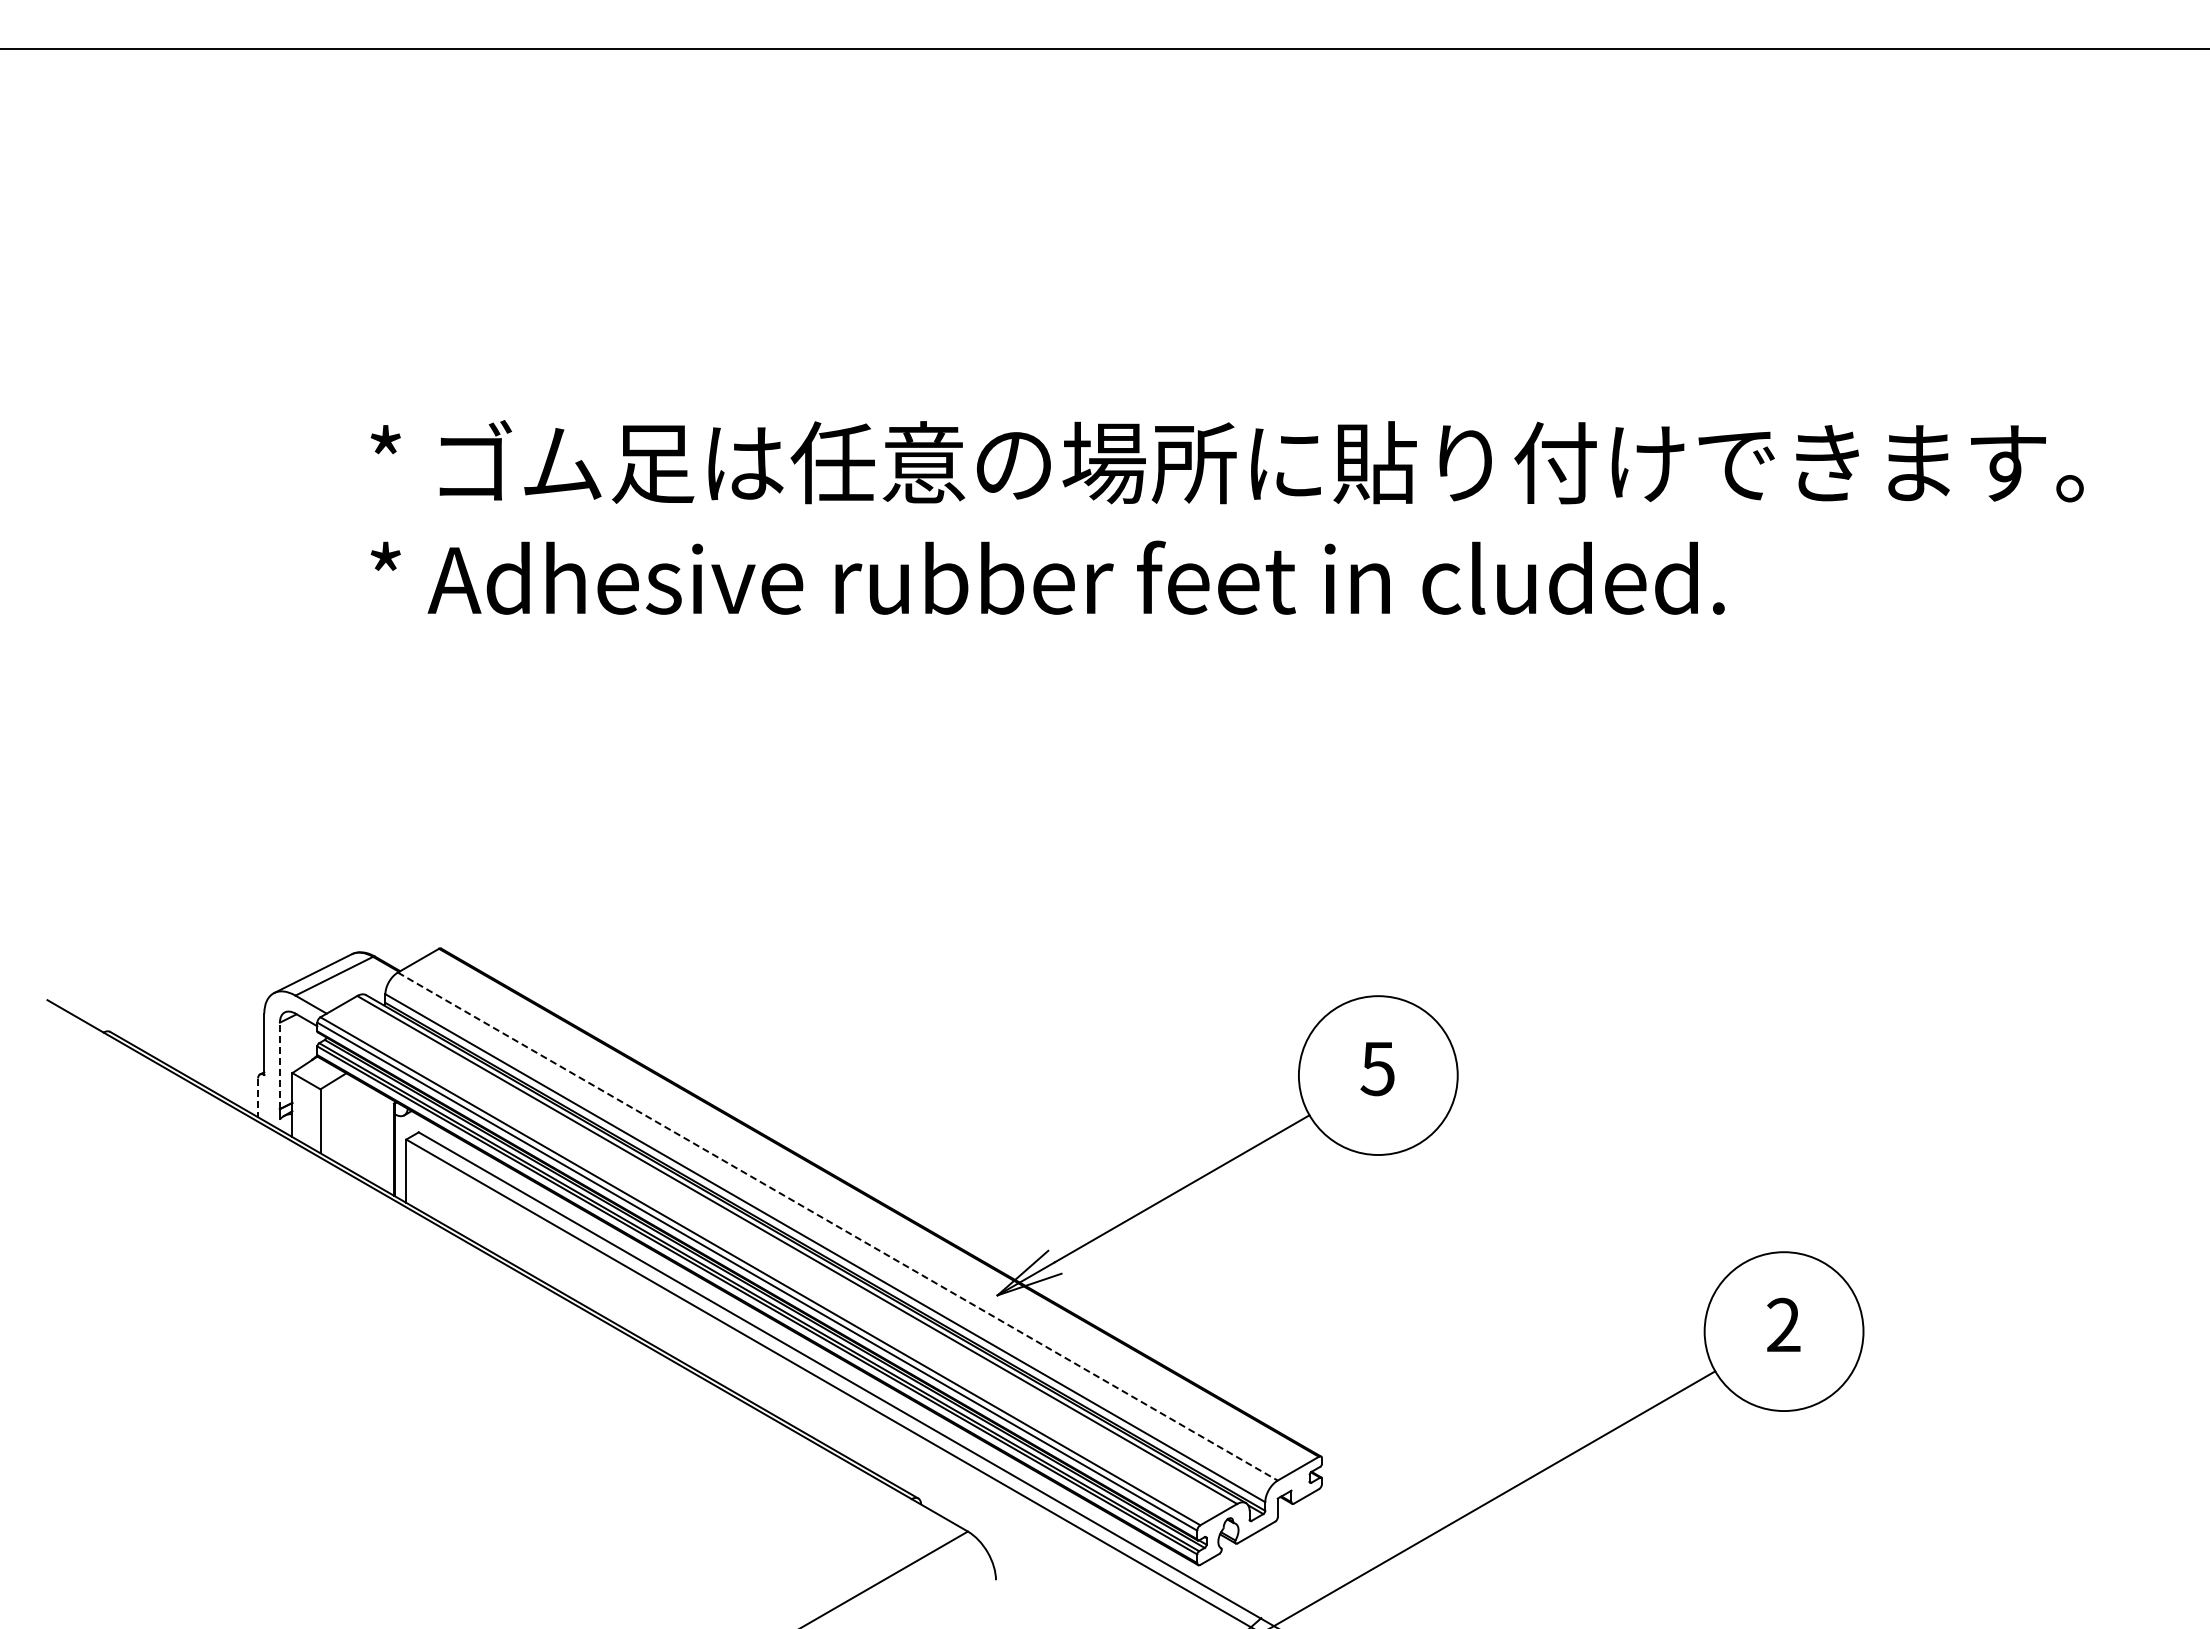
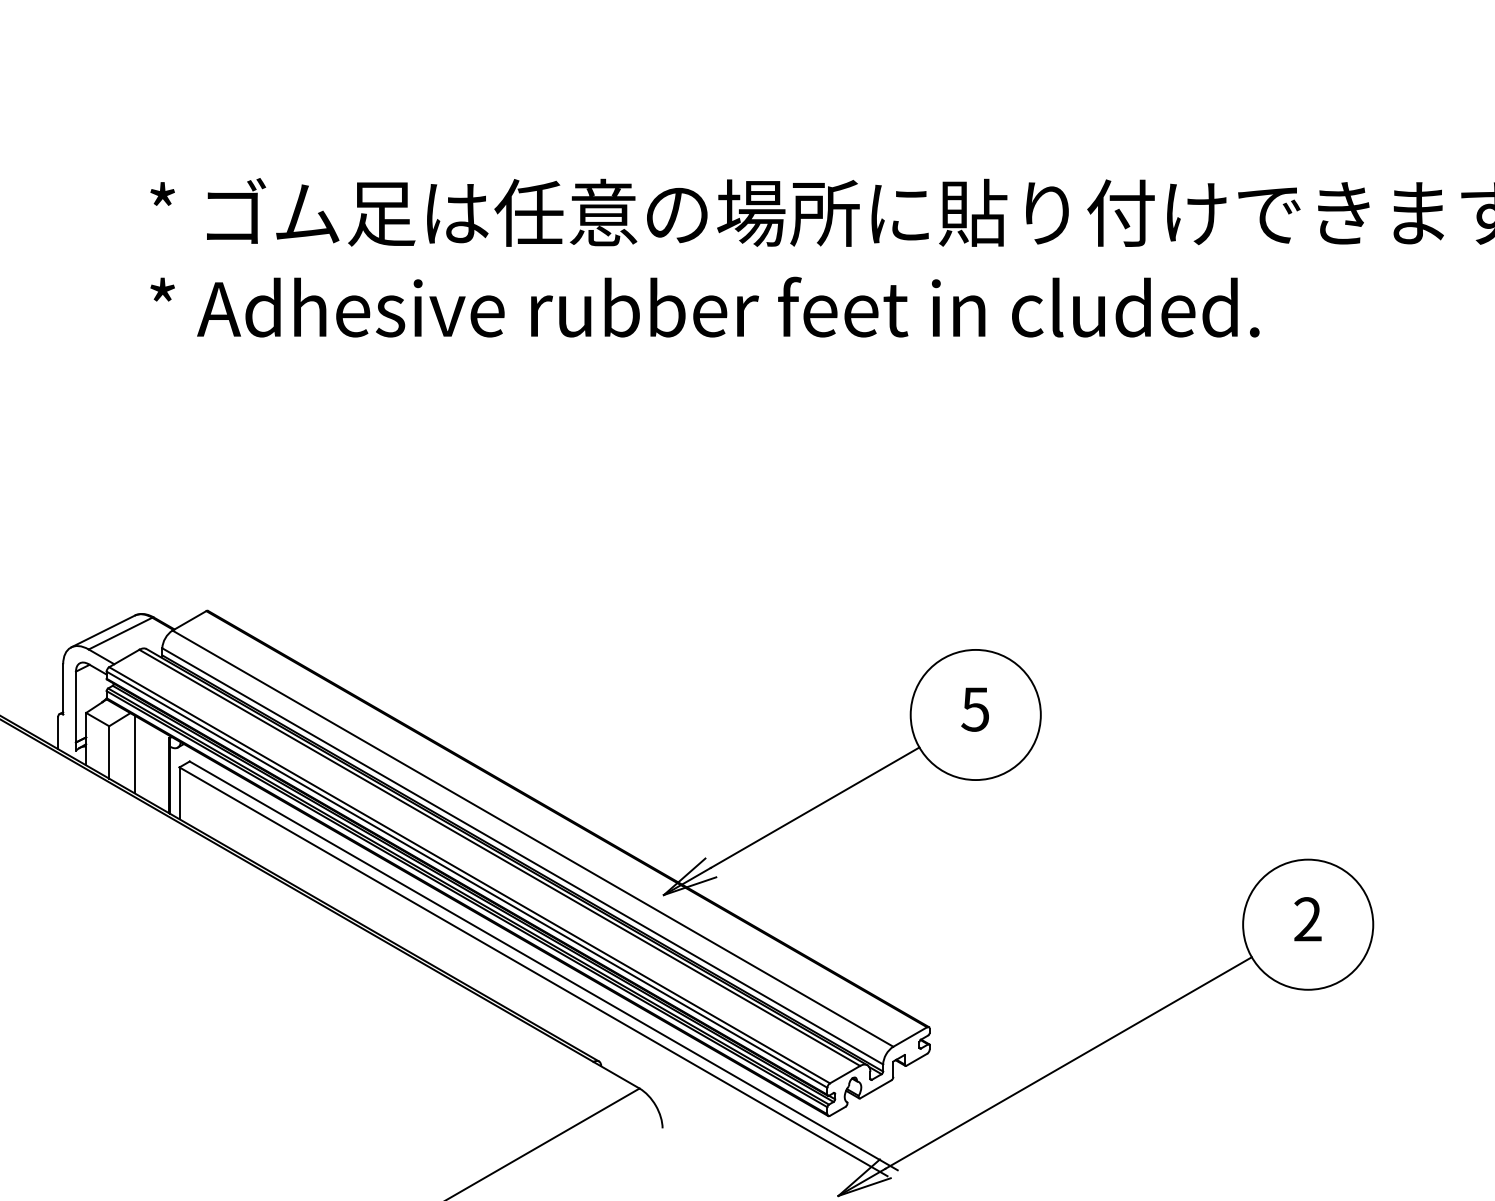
line: (279, 1065) -> (75, 706), dashed -> solid
line: (258, 1098) -> (58, 733), dashed -> solid
line: (351, 1123) -> (134, 754), added
line: (838, 1226) -> (533, 838), dashed -> solid

